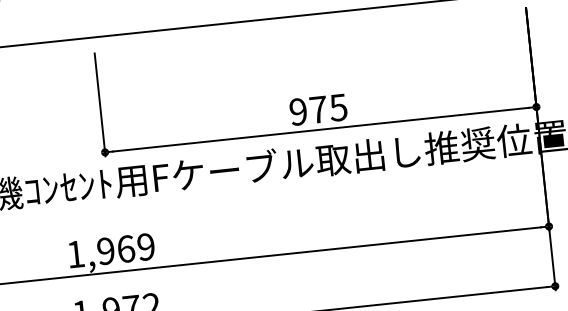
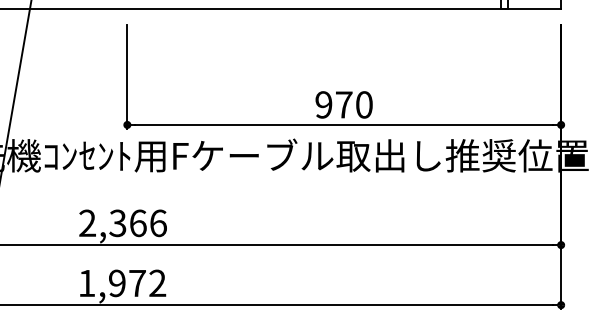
text: (337, 107) -> (363, 104), 975 -> 970
text: (110, 250) -> (122, 223), 1,969 -> 2,366

